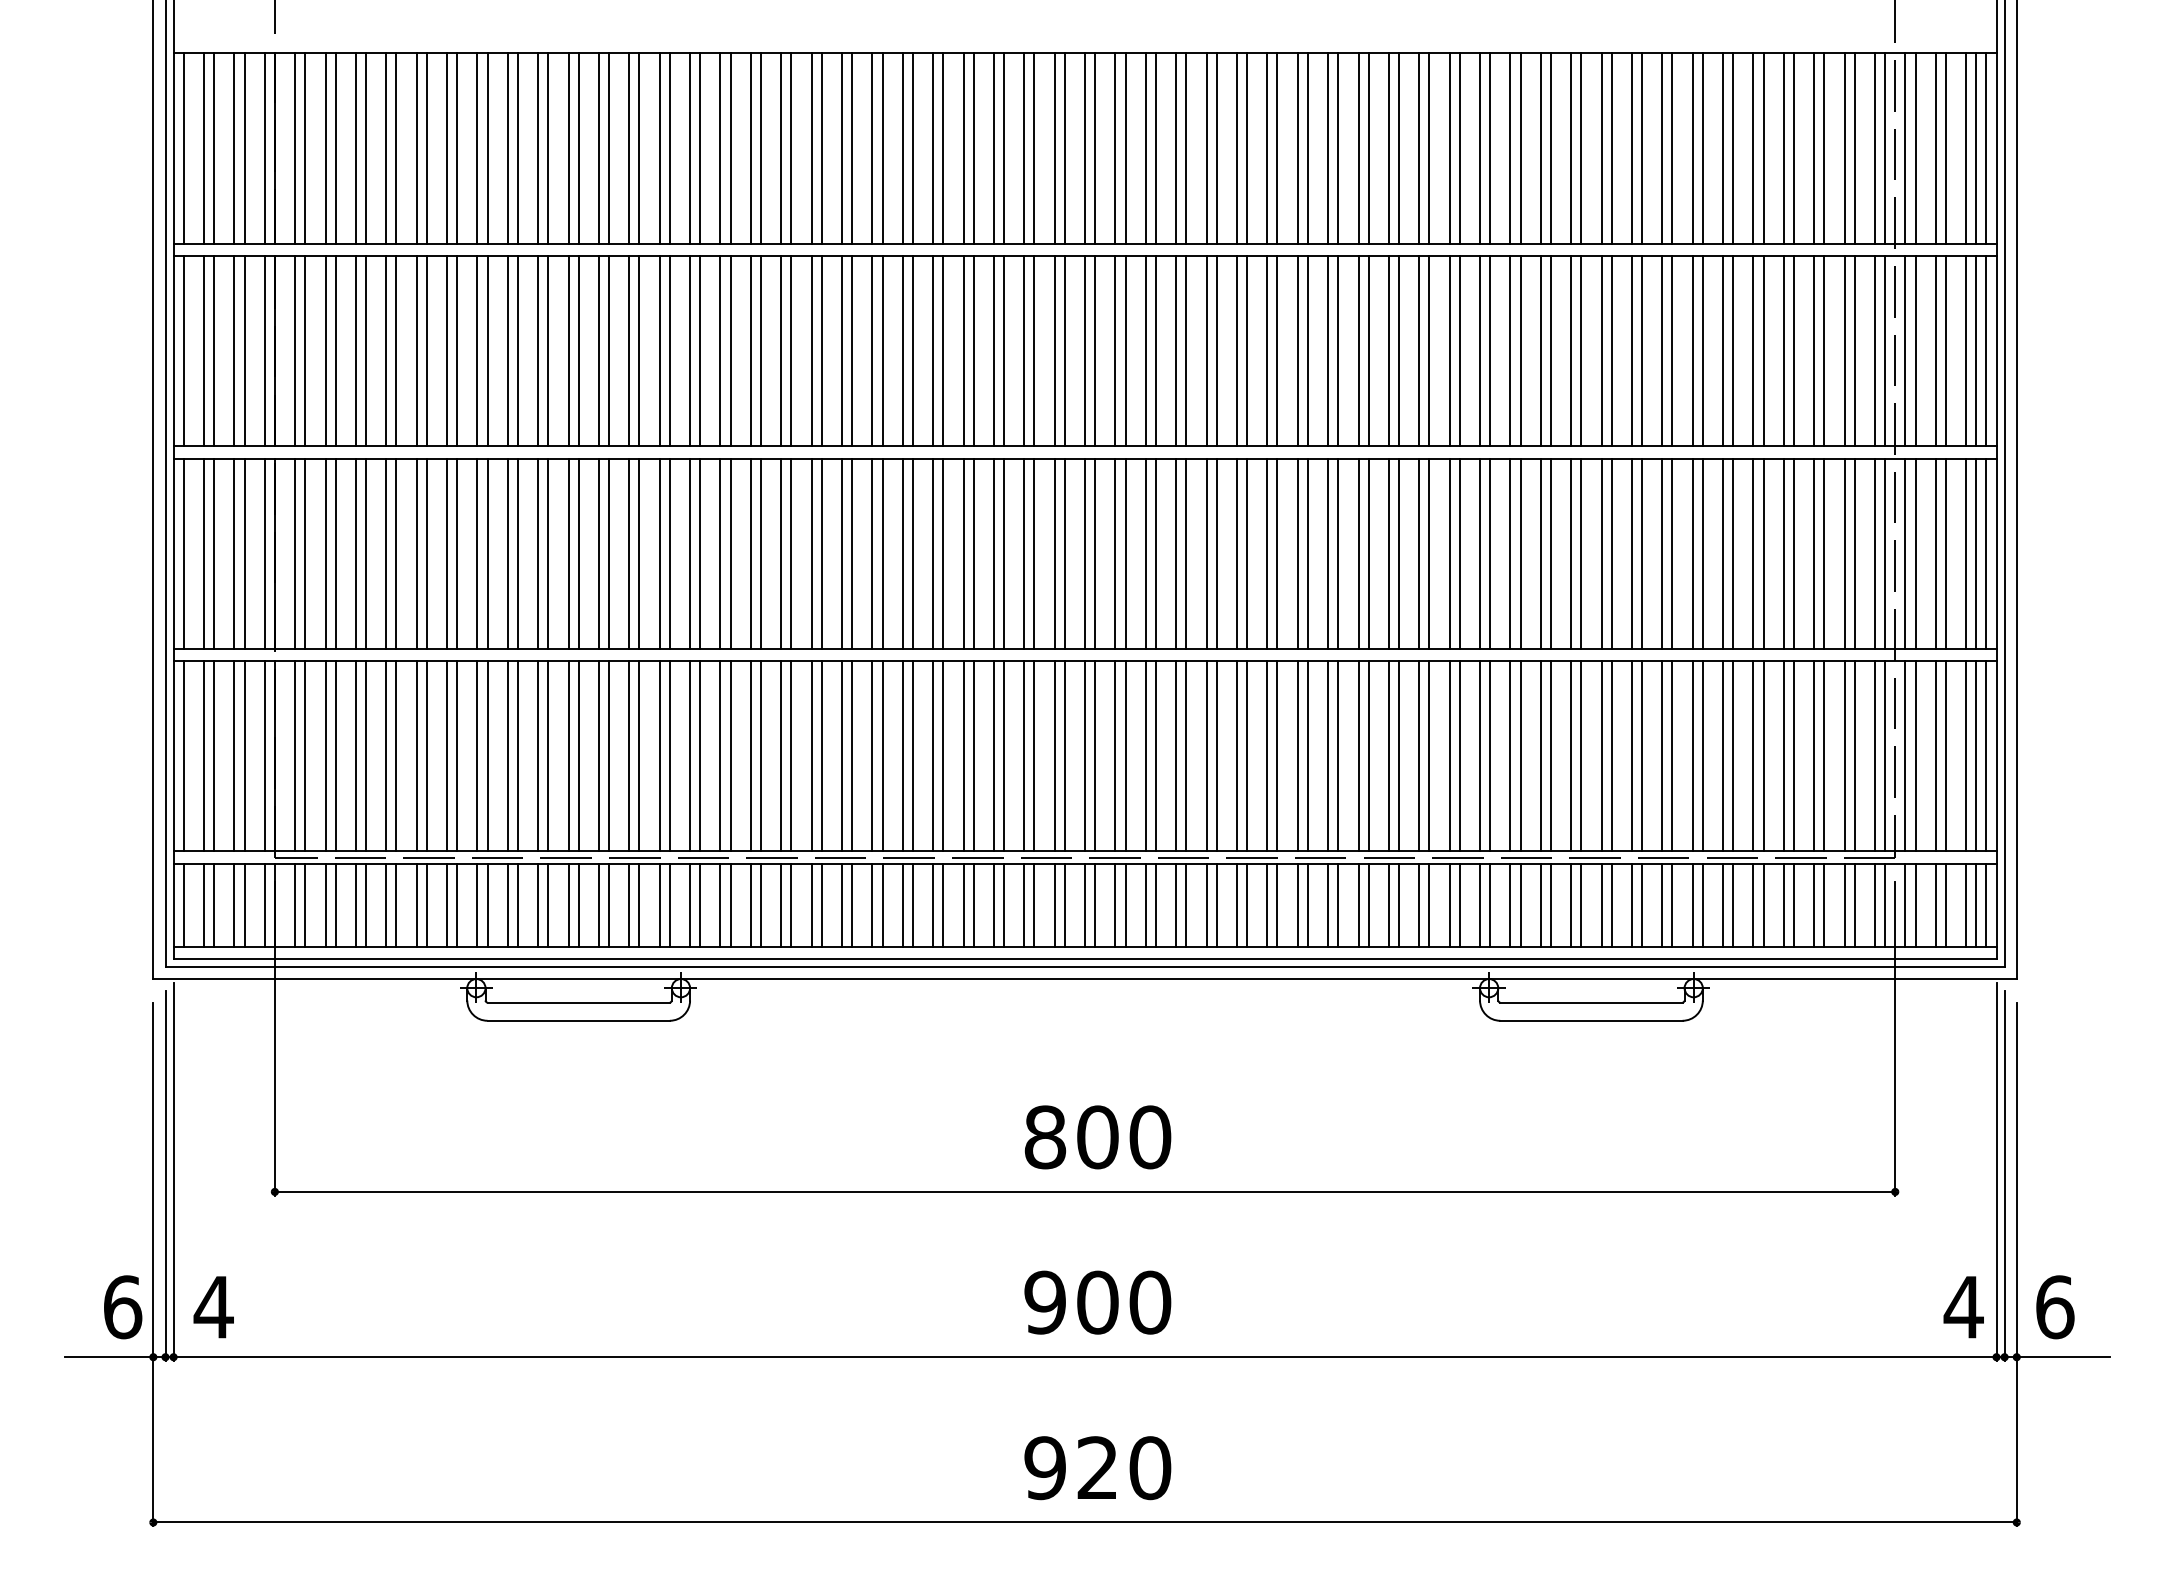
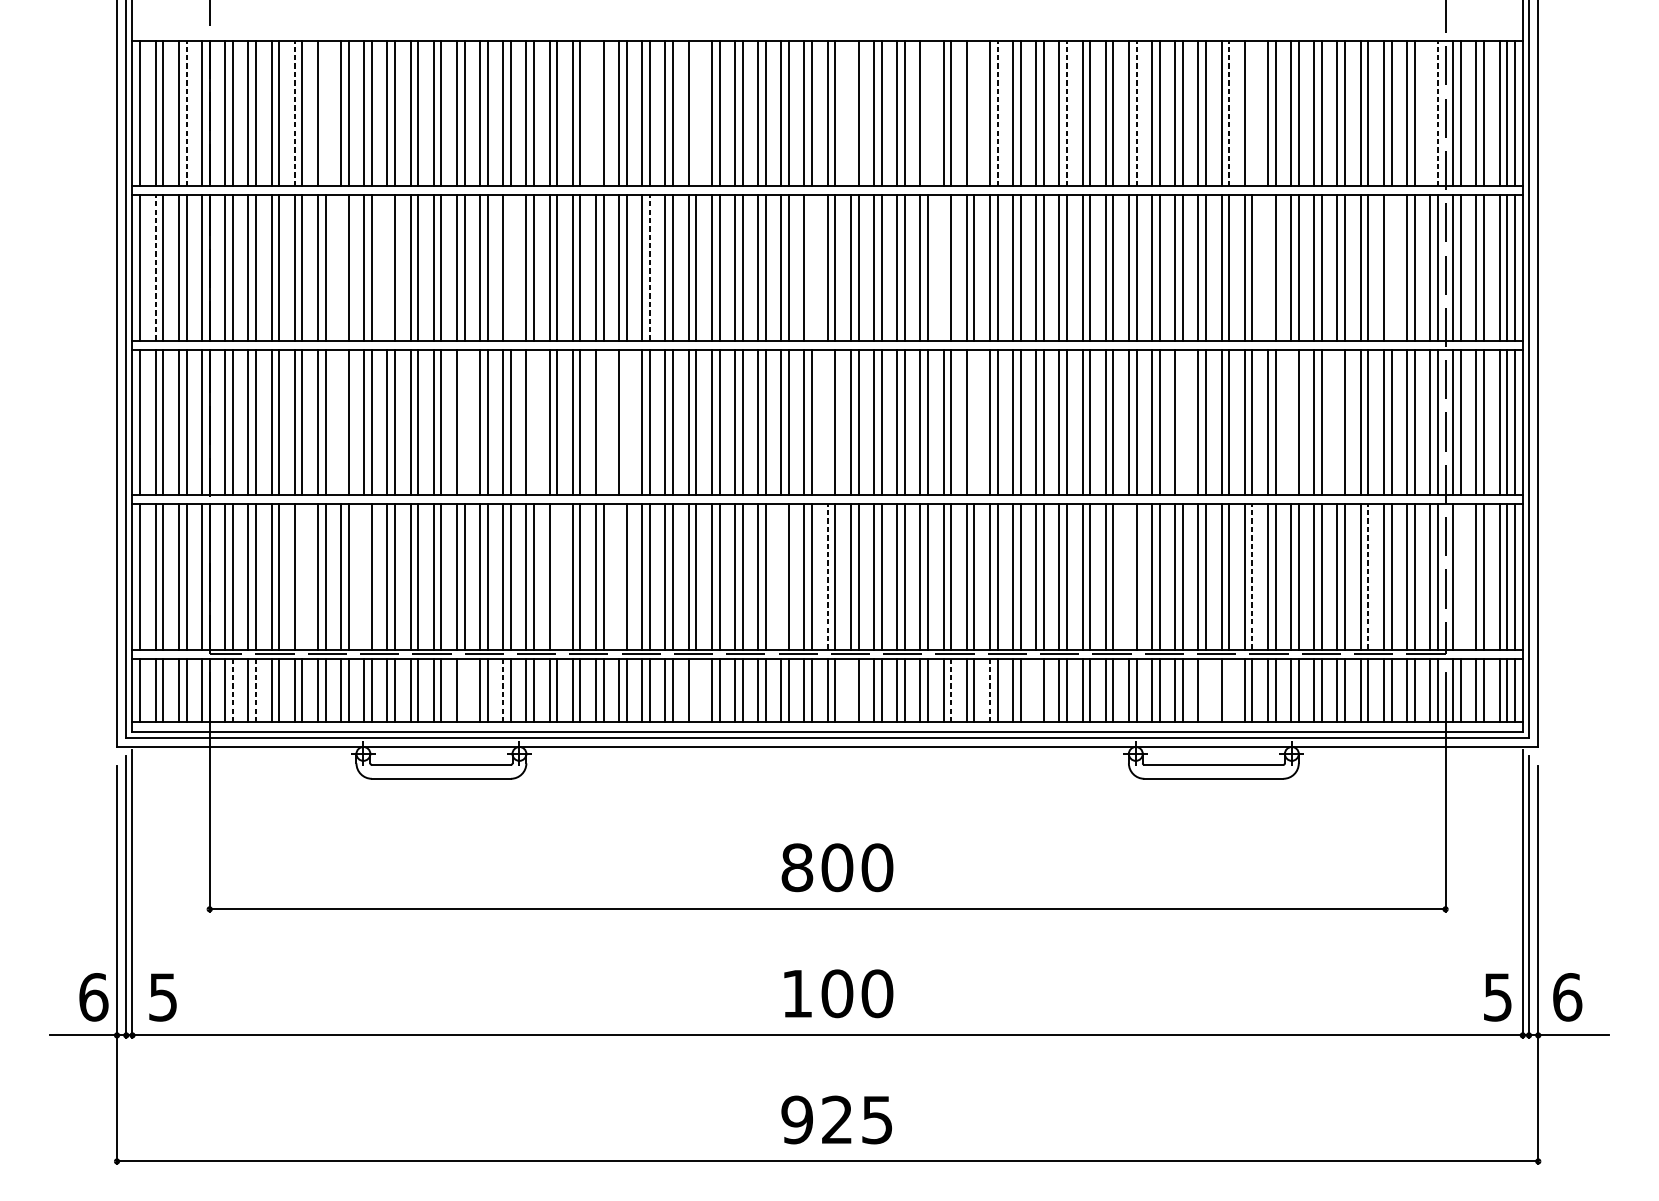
line: (244, 148) -> (186, 113), solid -> dashed
line: (386, 148) -> (294, 113), solid -> dashed
line: (426, 148) -> (325, 113), removed
line: (781, 148) -> (596, 113), removed
line: (912, 148) -> (696, 113), removed
line: (1115, 148) -> (850, 113), removed
line: (1216, 148) -> (927, 113), removed
line: (1277, 148) -> (974, 113), removed
line: (1307, 148) -> (997, 113), solid -> dashed
line: (1399, 148) -> (1067, 113), solid -> dashed
line: (1490, 148) -> (1136, 113), solid -> dashed
line: (1611, 148) -> (1229, 113), solid -> dashed
line: (1642, 148) -> (1252, 113), removed
line: (1874, 148) -> (1429, 113), removed
line: (1885, 148) -> (1438, 113), solid -> dashed
line: (203, 350) -> (155, 267), solid -> dashed
line: (447, 350) -> (341, 267), removed
line: (507, 350) -> (387, 267), removed
line: (669, 350) -> (510, 267), removed
line: (852, 350) -> (650, 267), solid -> dashed
line: (1064, 350) -> (811, 267), removed
line: (1236, 350) -> (943, 267), removed
line: (1662, 350) -> (1268, 267), removed
line: (1824, 350) -> (1391, 267), removed
line: (447, 553) -> (341, 422), removed
line: (609, 553) -> (464, 422), removed
line: (700, 553) -> (534, 422), removed
line: (791, 553) -> (603, 422), removed
line: (821, 553) -> (626, 422), removed
line: (1085, 553) -> (827, 422), removed
line: (1277, 553) -> (974, 422), removed
line: (1550, 553) -> (1182, 422), removed
line: (1692, 553) -> (1290, 422), removed
line: (1753, 553) -> (1337, 422), removed
line: (1085, 755) -> (827, 576), solid -> dashed
line: (1642, 755) -> (1252, 576), solid -> dashed
line: (1793, 755) -> (1367, 576), solid -> dashed
line: (396, 756) -> (302, 577), removed
line: (477, 756) -> (364, 577), removed
line: (730, 756) -> (557, 577), removed
line: (811, 756) -> (618, 577), removed
line: (1024, 756) -> (781, 577), removed
line: (1480, 756) -> (1129, 577), removed
line: (1915, 756) -> (1461, 577), removed
line: (609, 904) -> (464, 690), removed
line: (912, 904) -> (696, 690), removed
line: (1115, 904) -> (850, 690), removed
line: (1358, 904) -> (1036, 690), removed
line: (1581, 904) -> (1206, 690), removed
line: (1611, 904) -> (1229, 690), removed
line: (305, 905) -> (233, 690), solid -> dashed
line: (335, 905) -> (255, 690), solid -> dashed
line: (659, 905) -> (503, 690), solid -> dashed
line: (1247, 905) -> (951, 690), solid -> dashed
line: (1297, 905) -> (989, 690), solid -> dashed
text: (1044, 1302) -> (796, 993), 900 -> 100
text: (213, 1307) -> (162, 997), 4 -> 5
text: (1963, 1307) -> (1497, 997), 4 -> 5
text: (1150, 1468) -> (877, 1120), 920 -> 925

